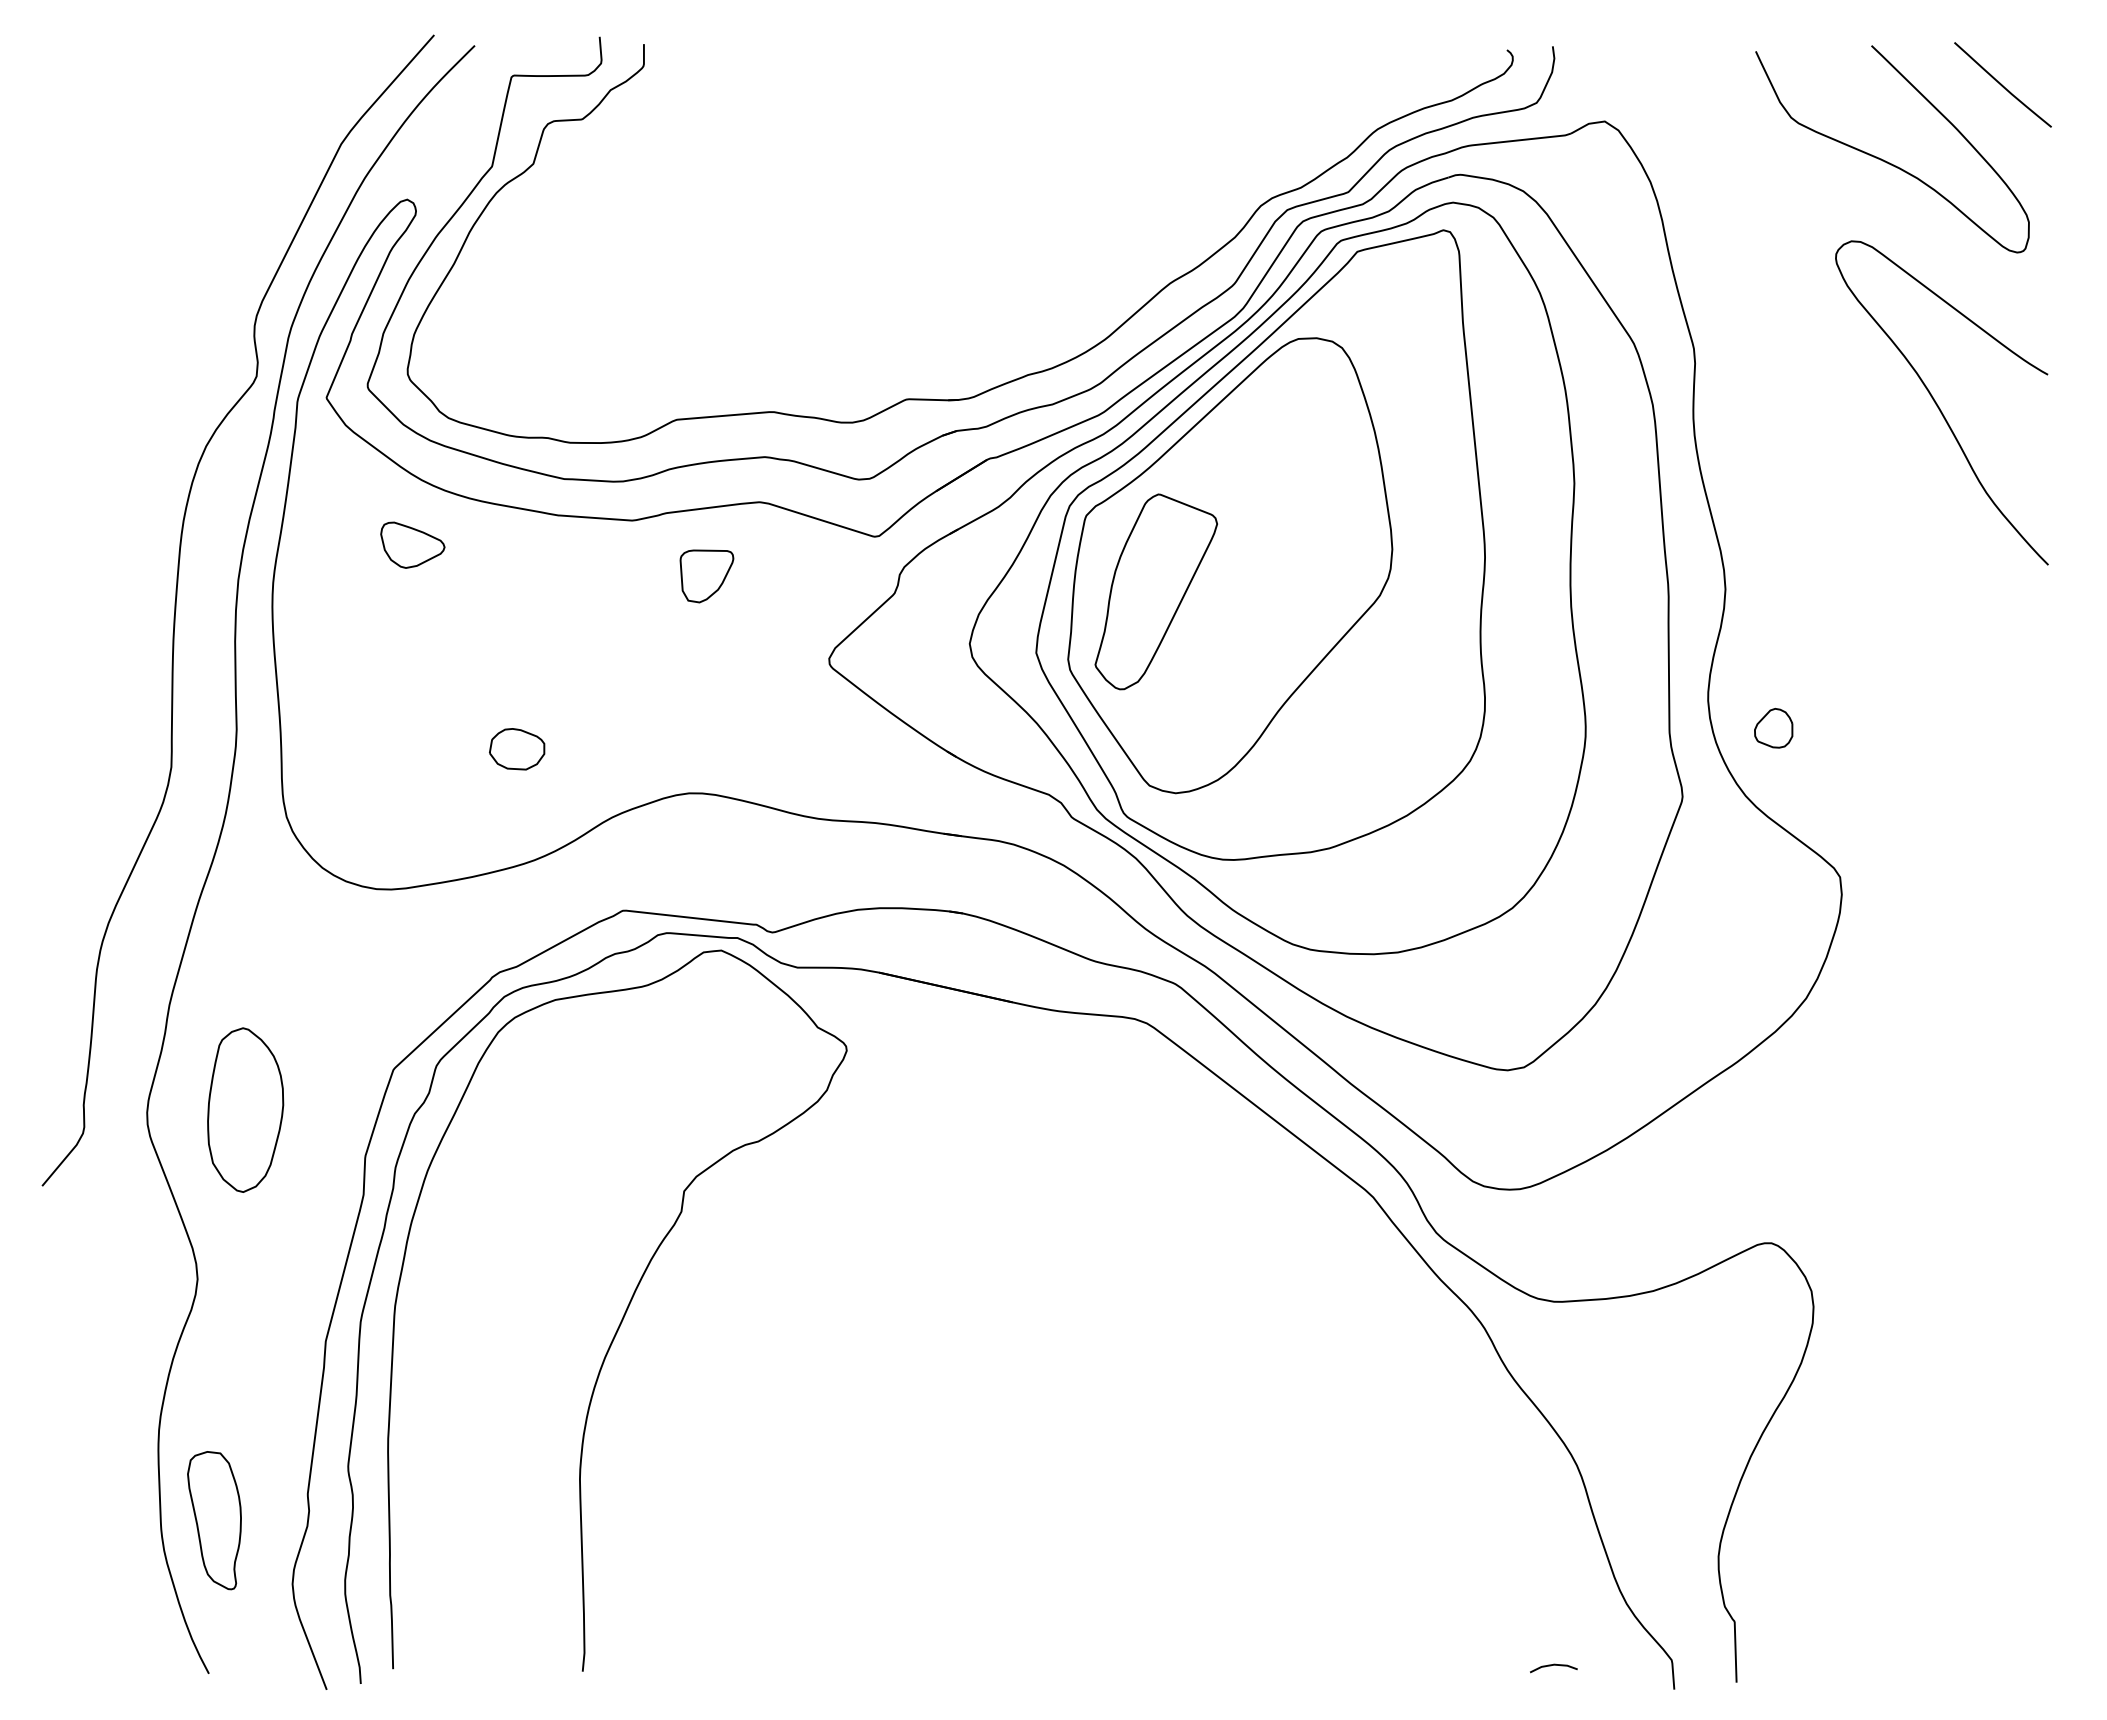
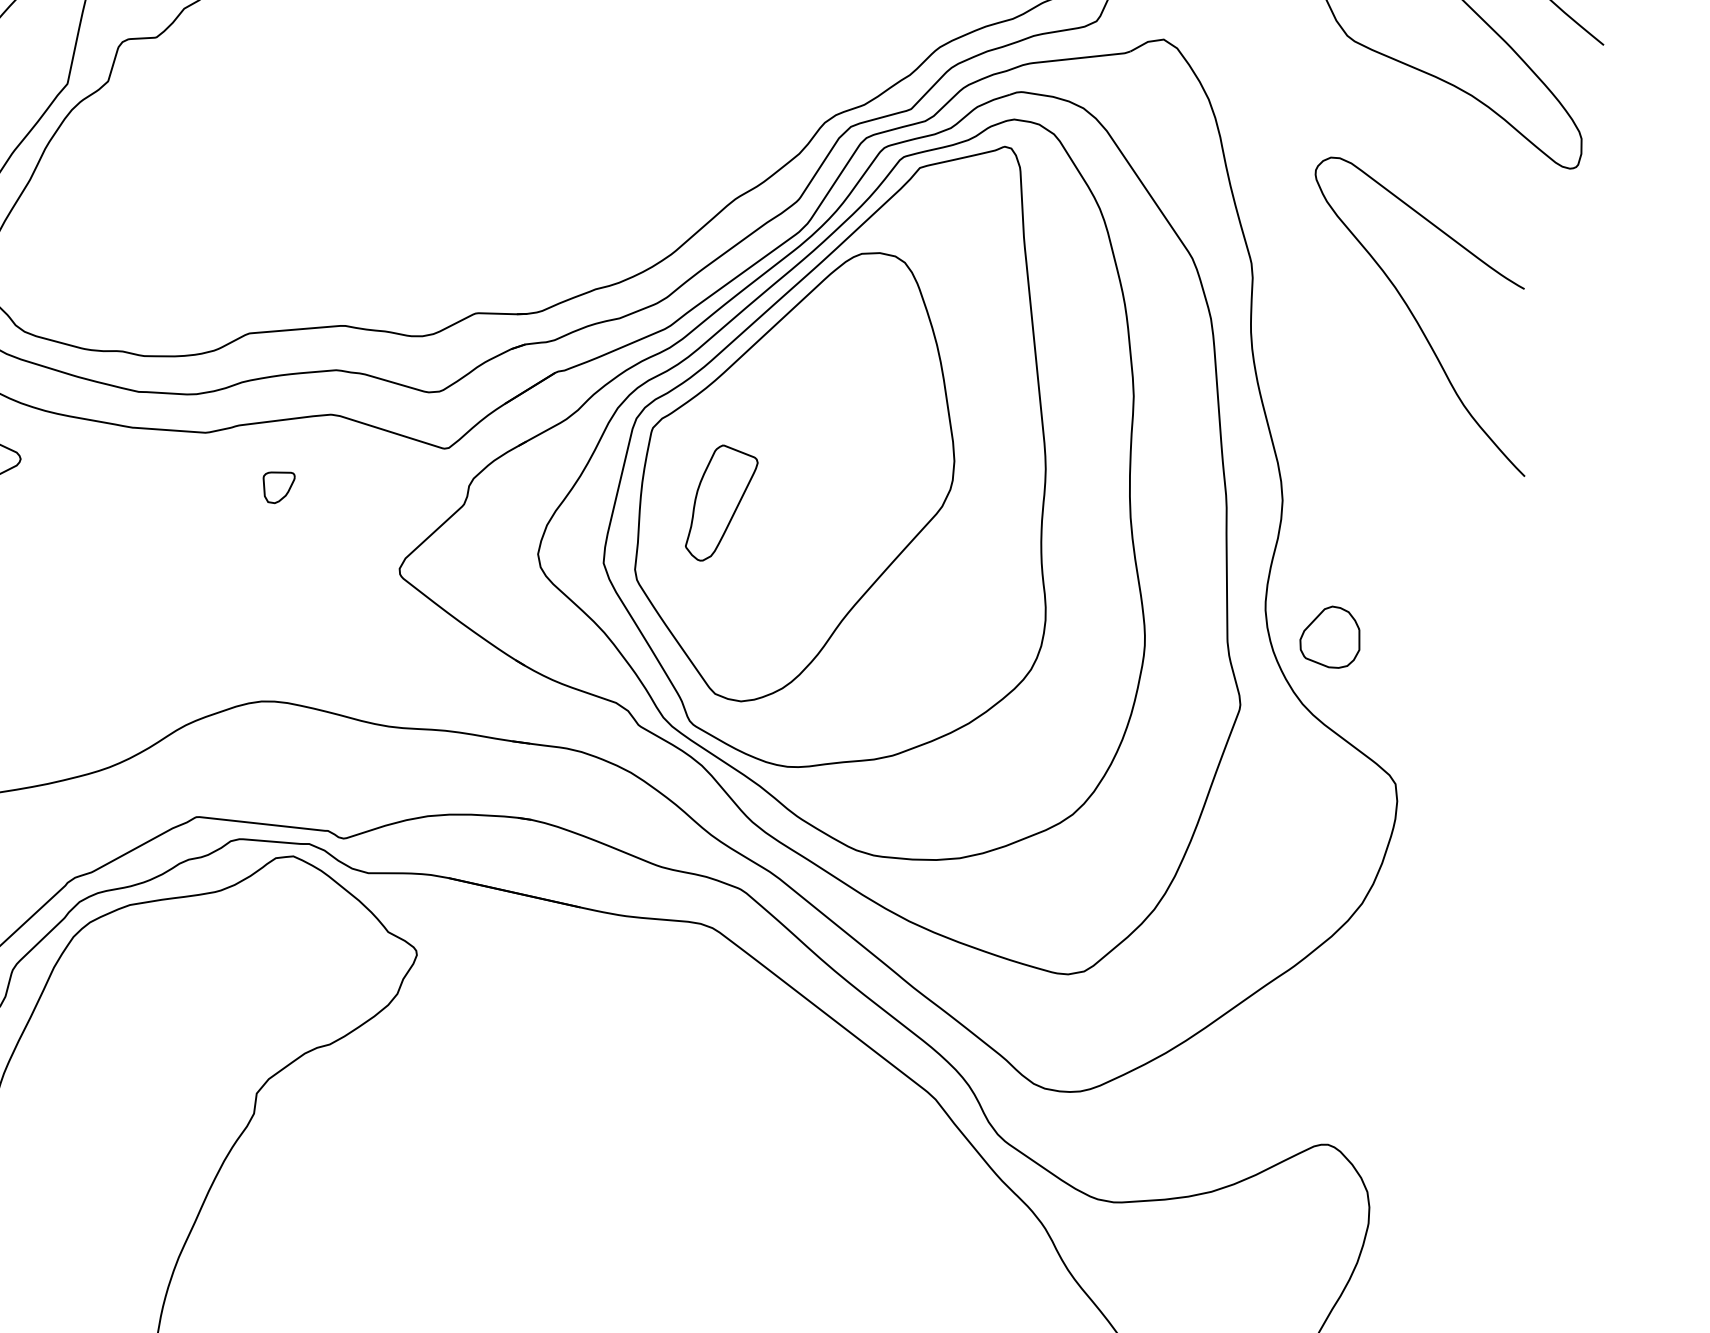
curve: (1937, 403) -> (1415, 317), moved
part: (706, 576) -> (278, 487), size x0.6
part: (1155, 591) -> (721, 502), size x0.6
part: (1773, 728) -> (1329, 637), size x1.6
part: (517, 749) -> (92, 658), removed

